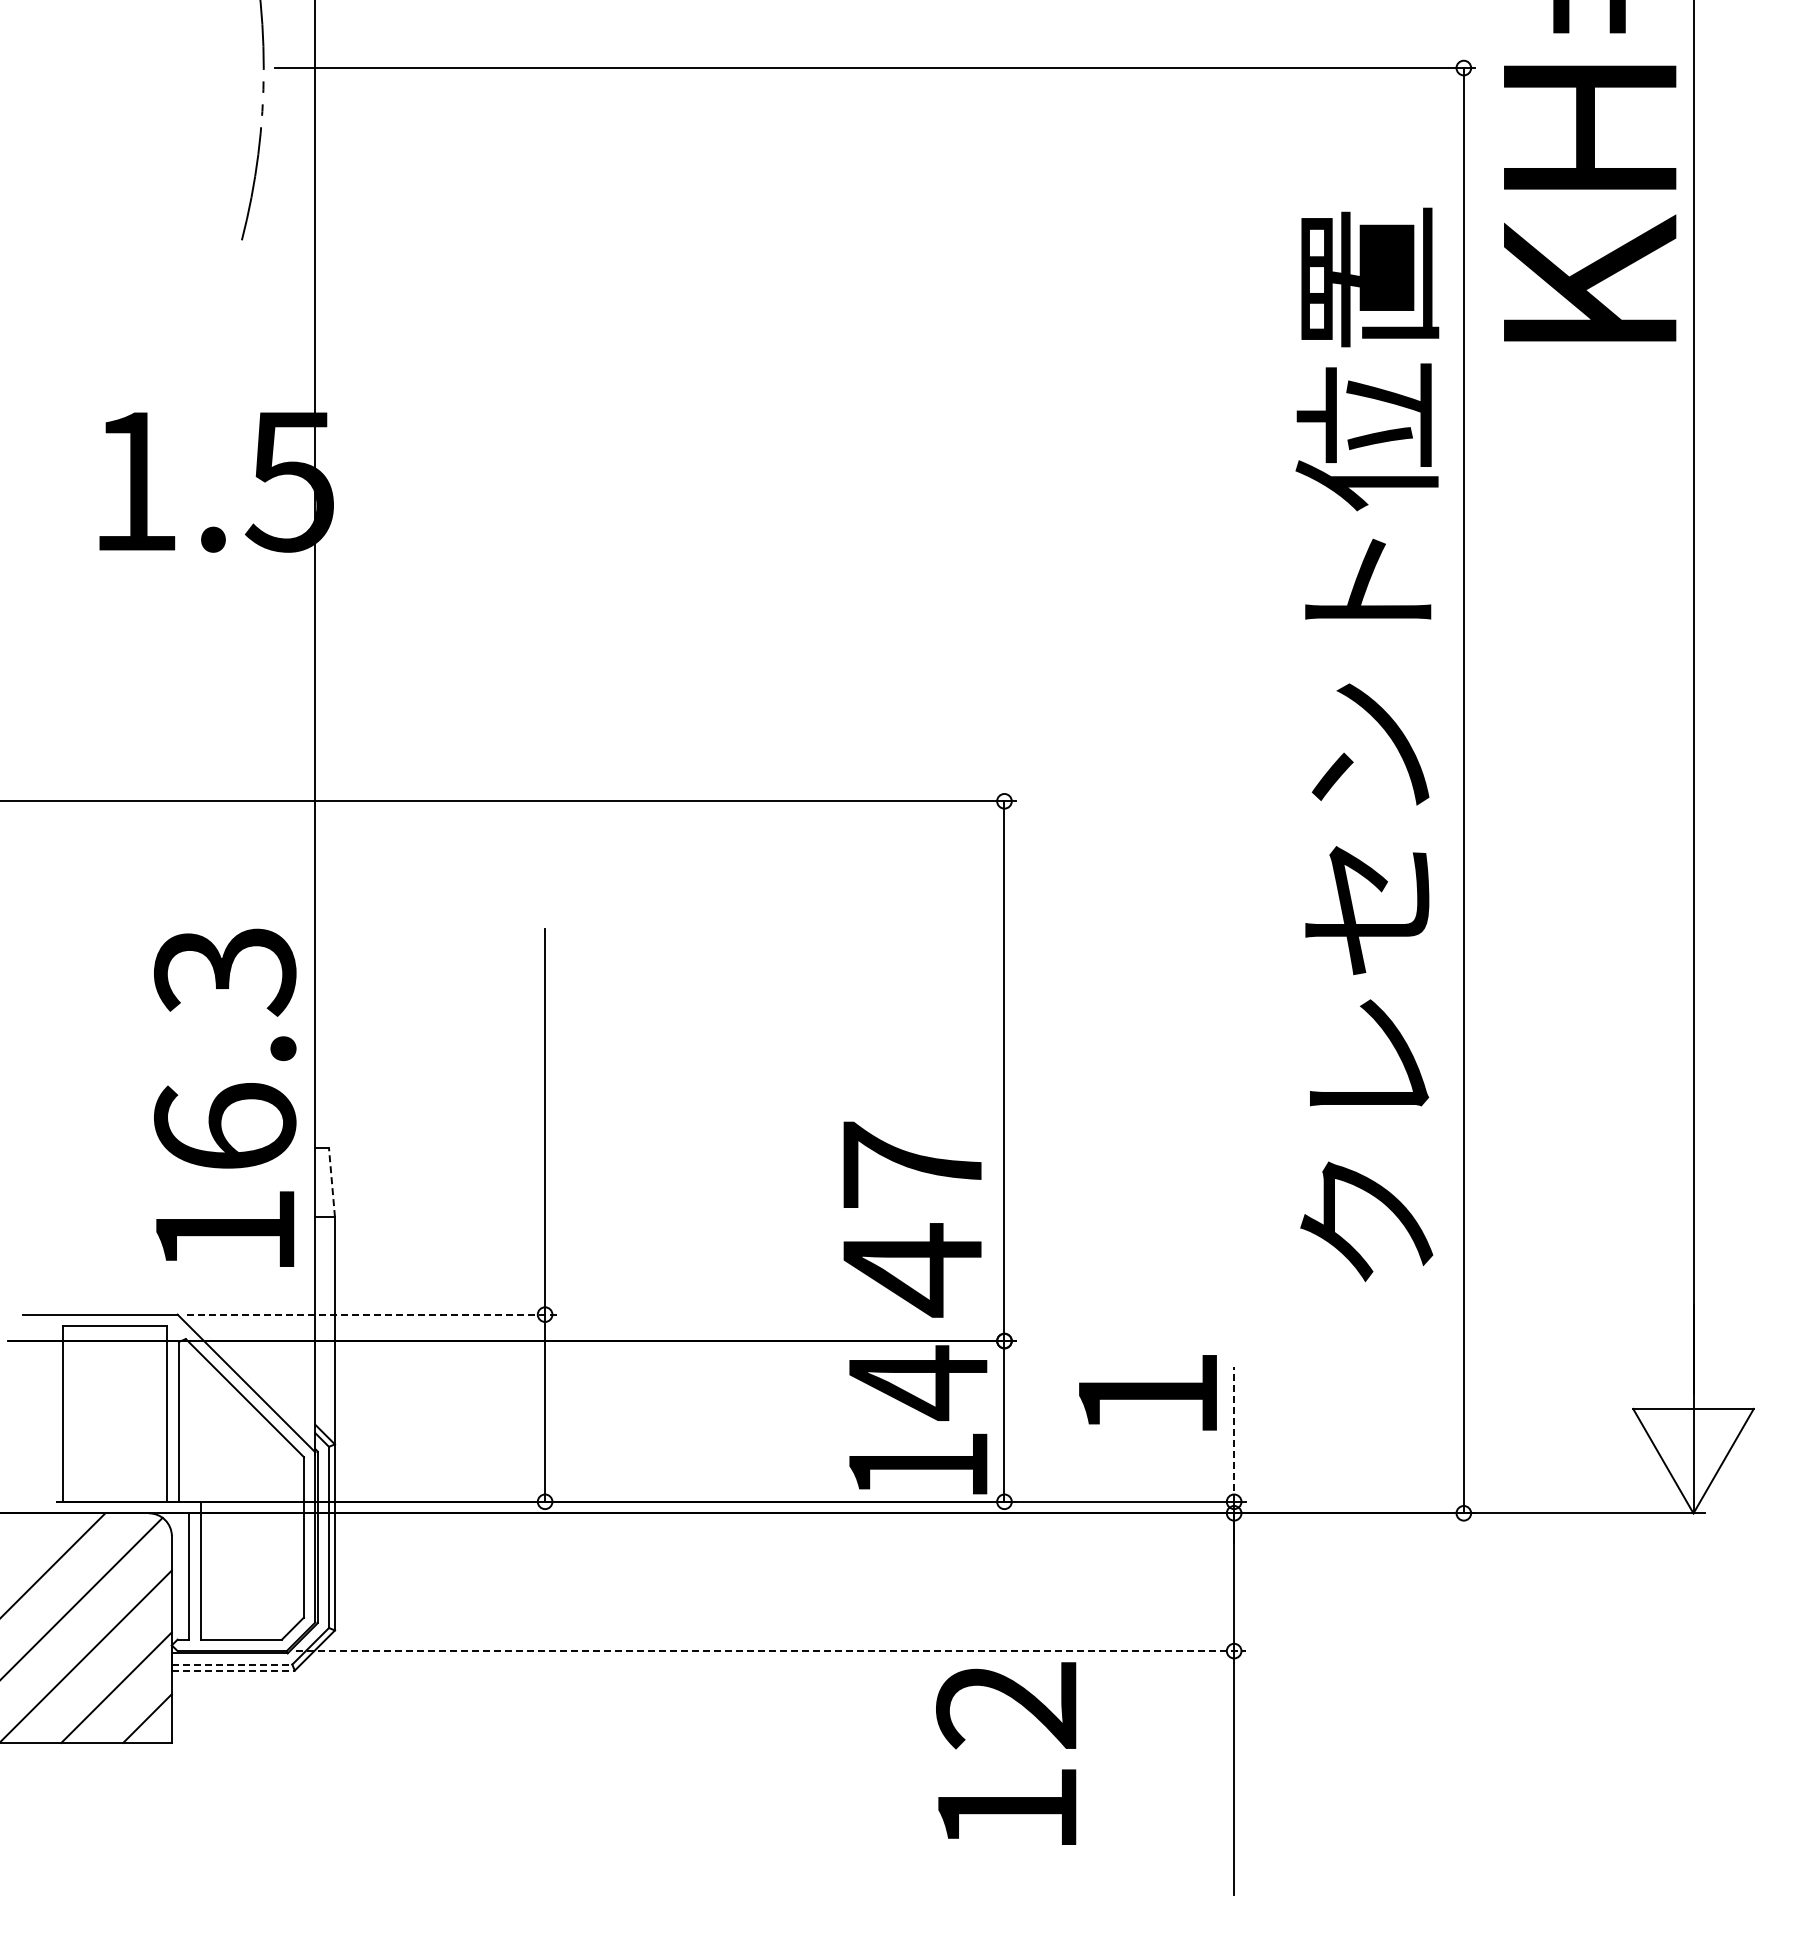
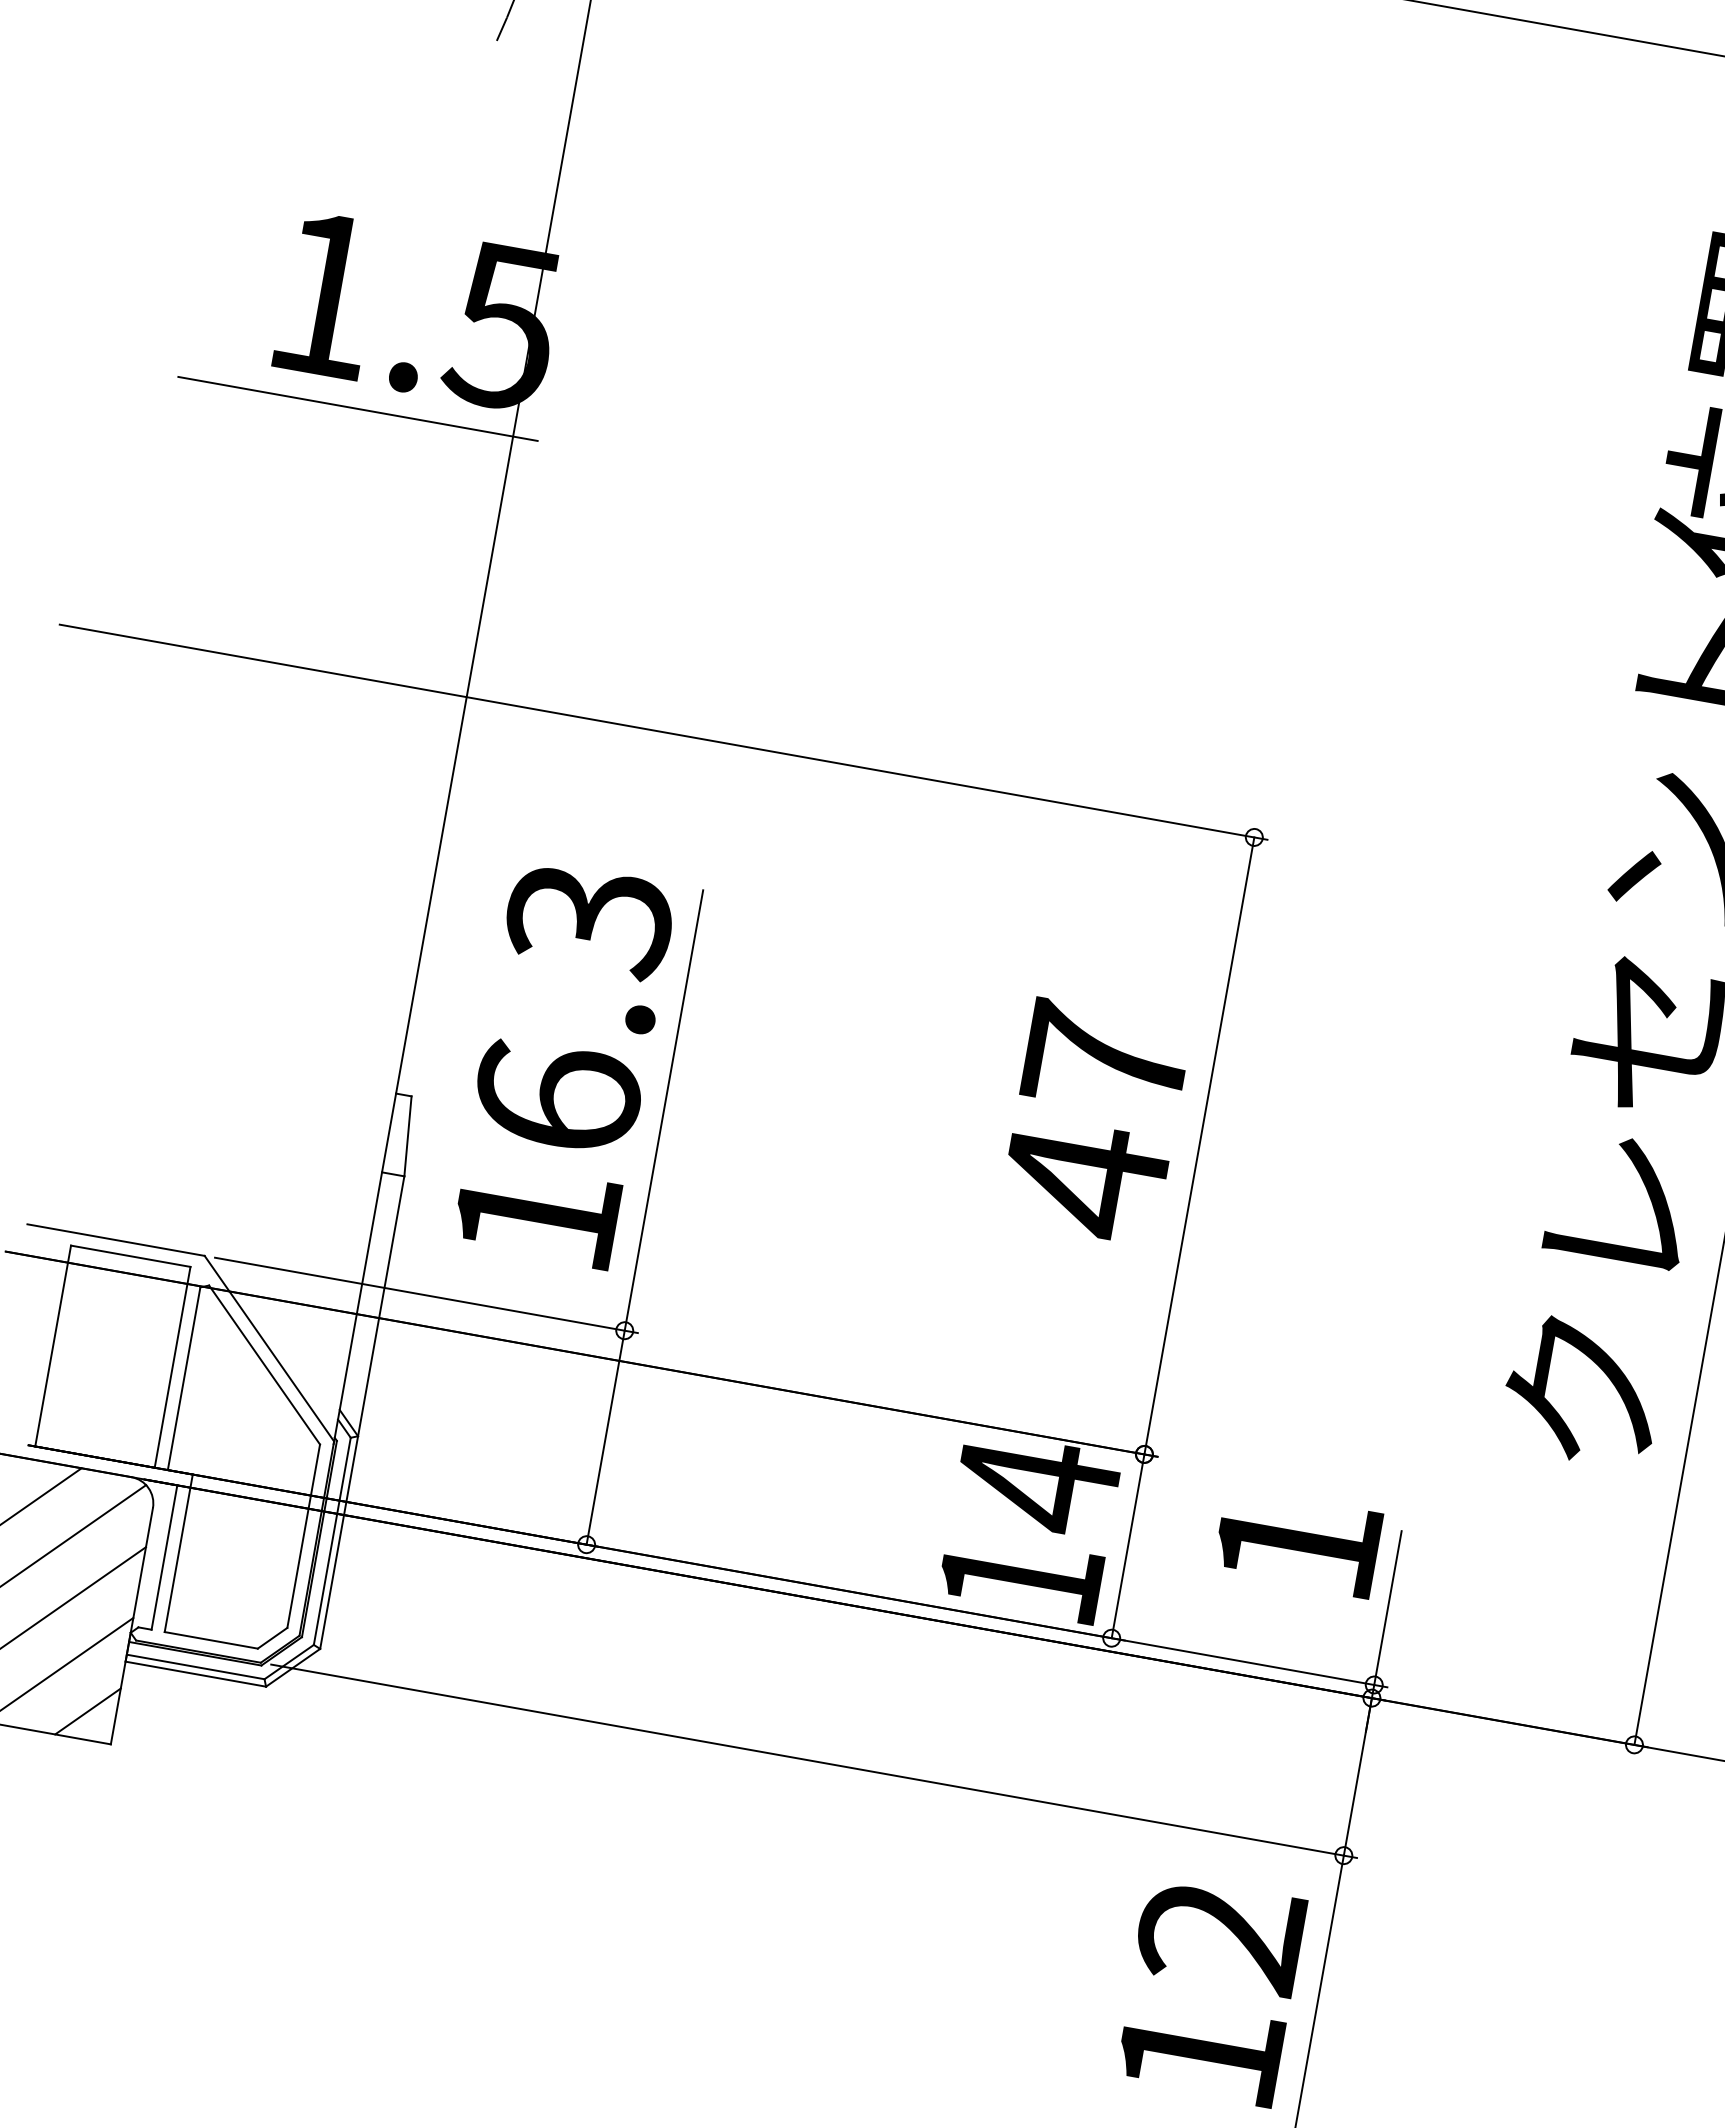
line: (179, 573) -> (357, 409), added
text: (225, 1097) -> (564, 1063), moved
line: (331, 1182) -> (407, 1136), dashed -> solid
text: (912, 1219) -> (1095, 1121), moved
line: (371, 1314) -> (426, 1295), dashed -> solid
line: (1234, 1434) -> (1388, 1608), dashed -> solid
line: (770, 1651) -> (813, 1761), dashed -> solid
line: (232, 1664) -> (196, 1666), dashed -> solid
line: (233, 1670) -> (196, 1674), dashed -> solid
text: (1006, 1753) -> (1210, 1990), moved

